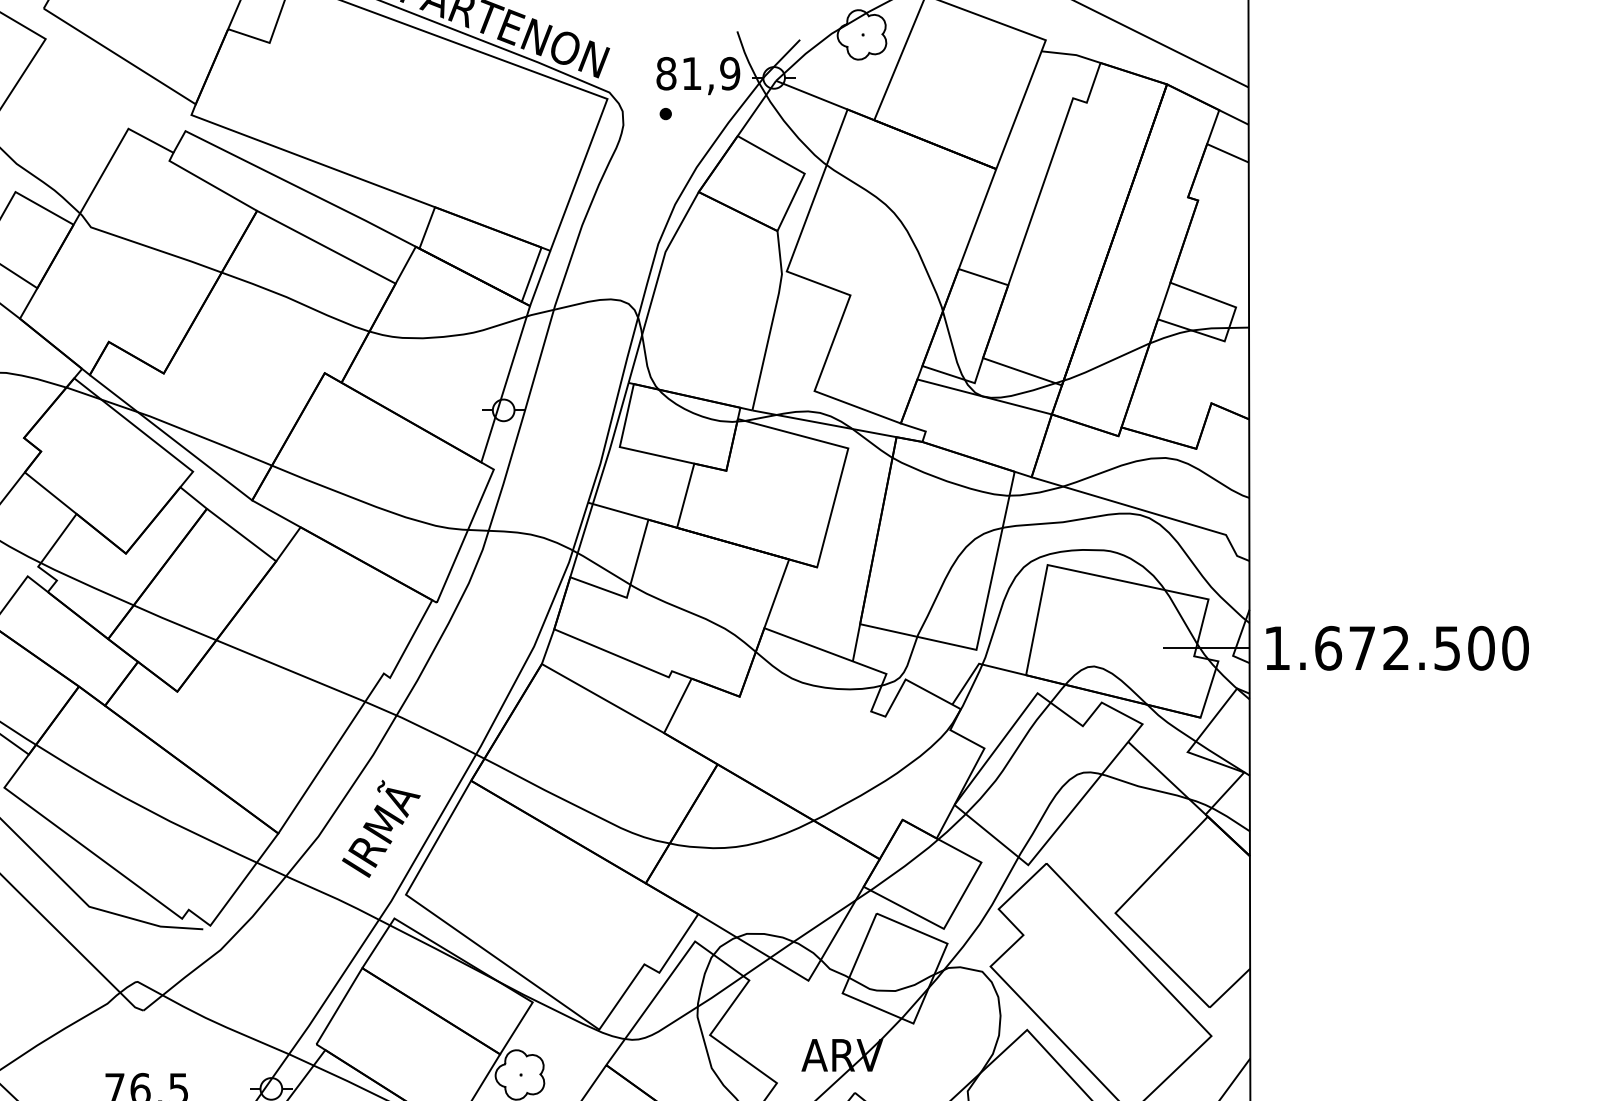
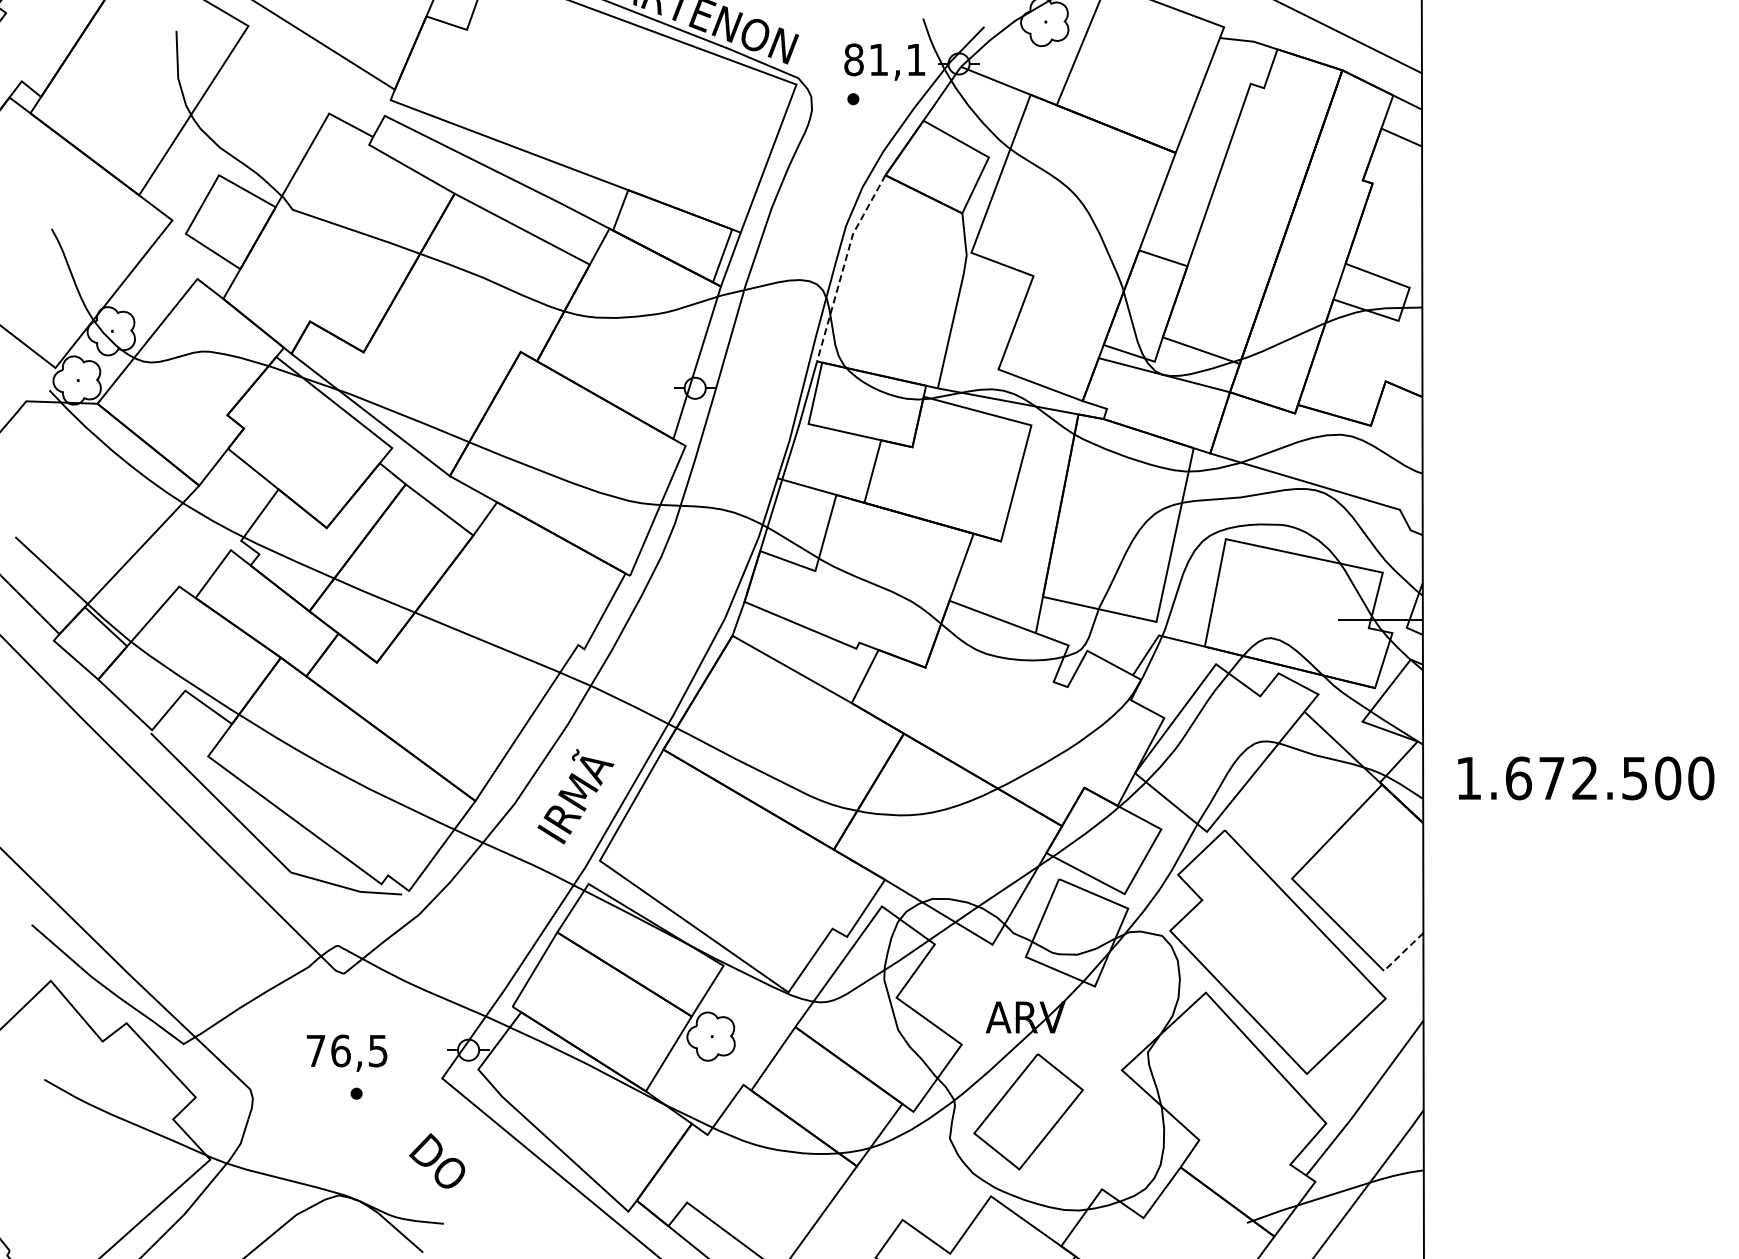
text: (729, 73) -> (915, 59), 81,9 -> 81,1
line: (656, 284) -> (844, 265), solid -> dashed
text: (1397, 648) -> (1586, 778), moved
line: (1229, 988) -> (1403, 952), solid -> dashed

